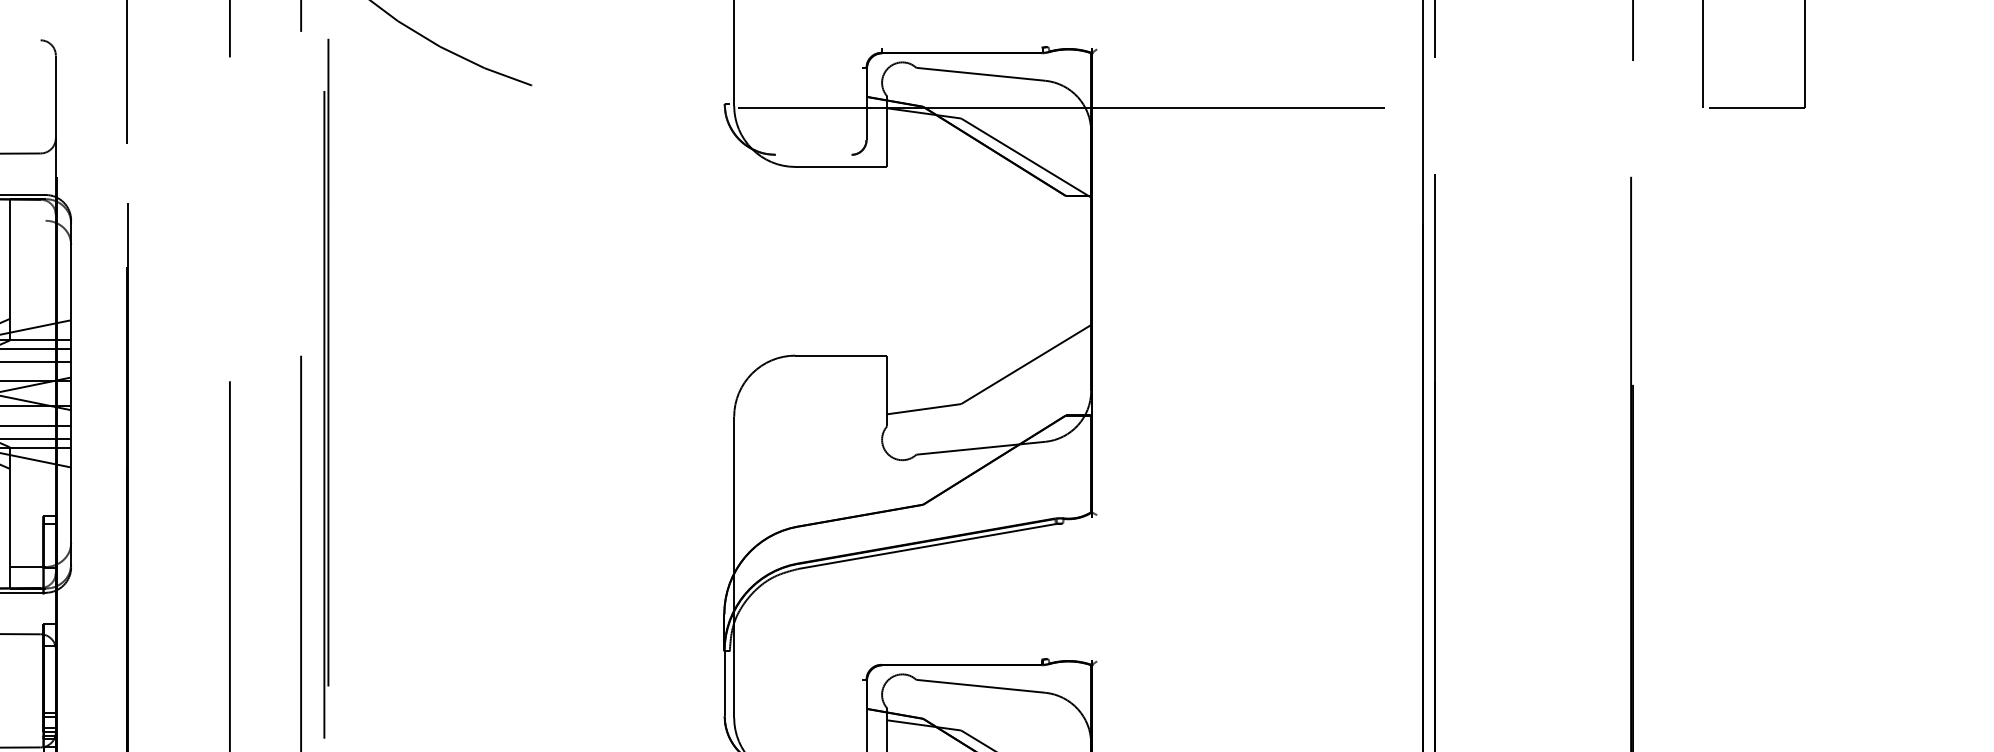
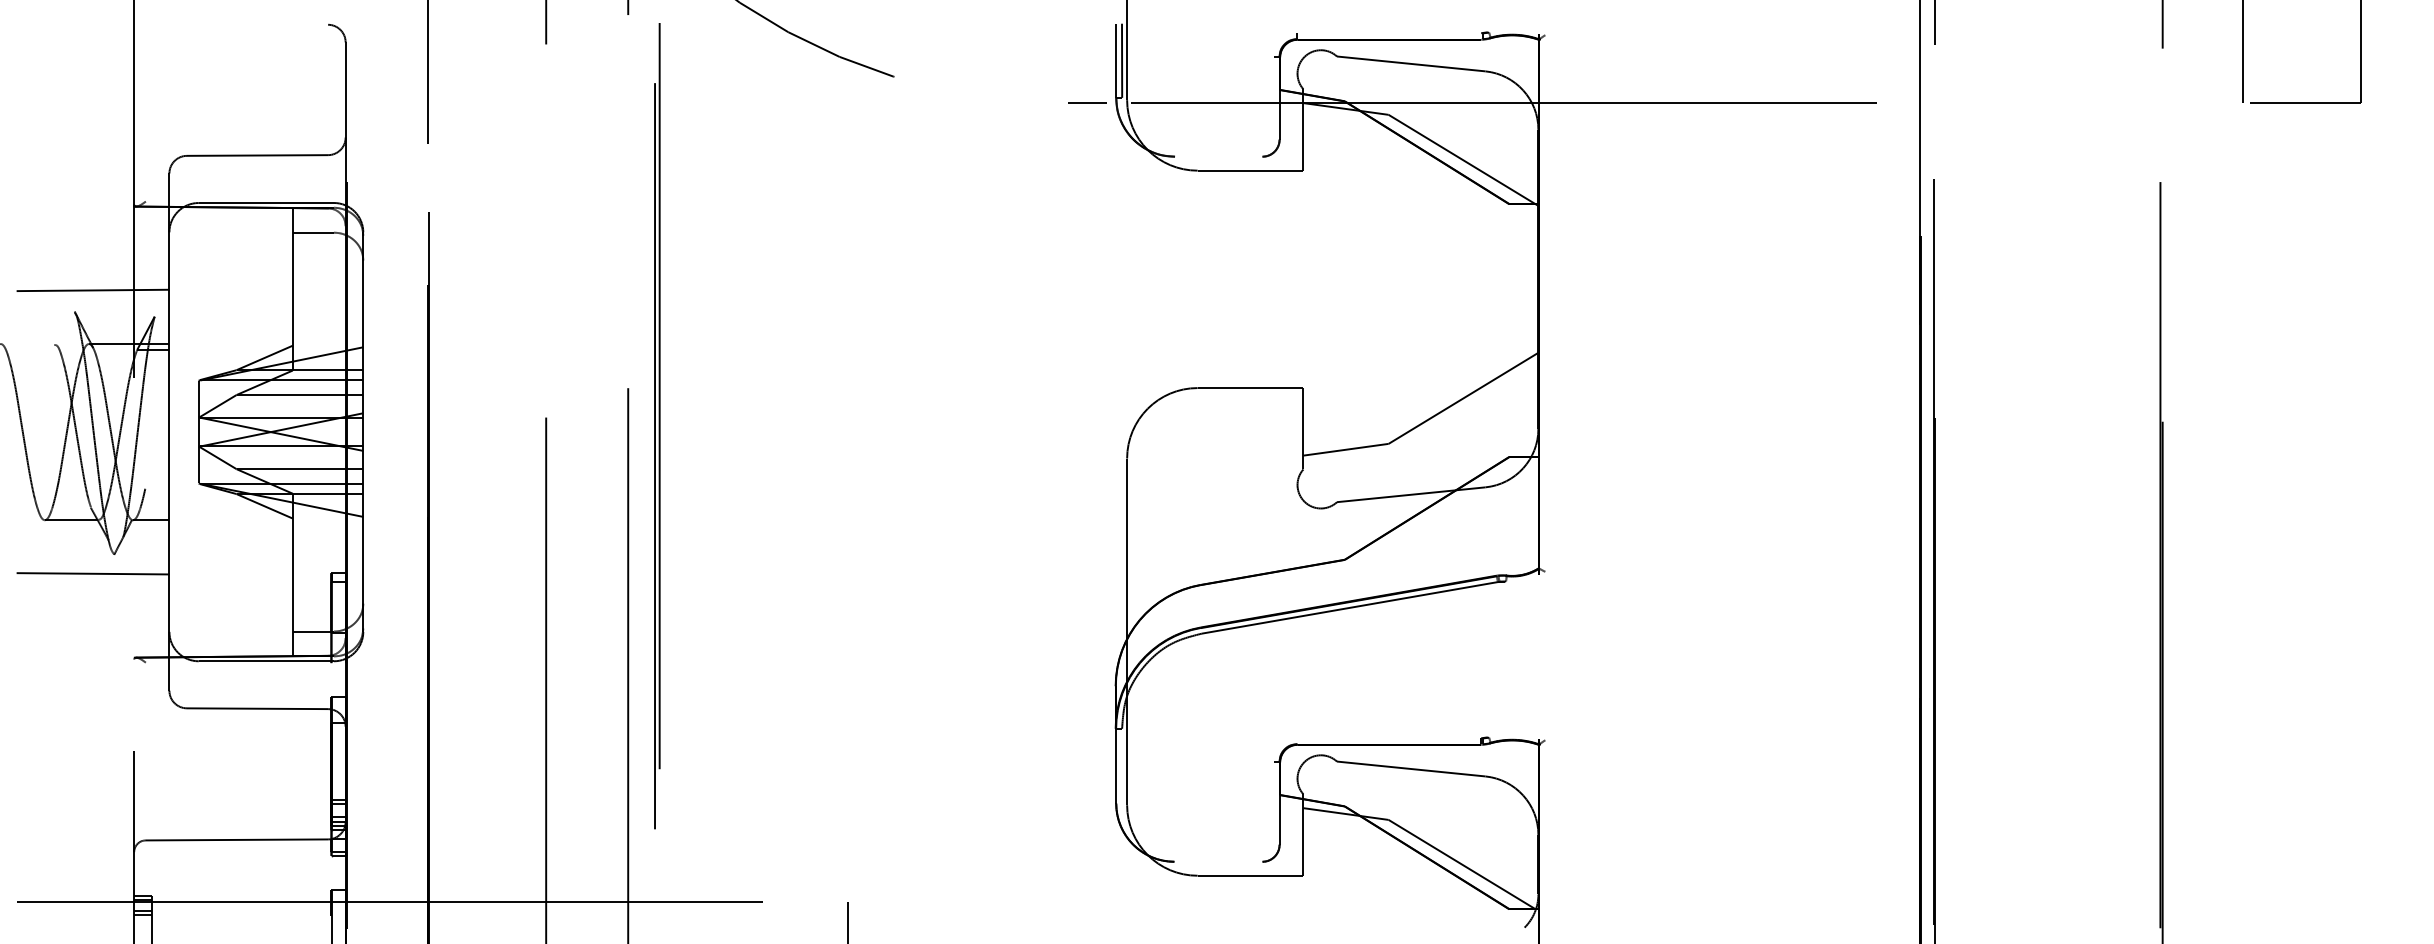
line: (724, 71) -> (1116, 60), added
line: (730, 71) -> (1122, 60), added
line: (699, 107) -> (1087, 102), added
line: (27, 220) -> (312, 232), added

